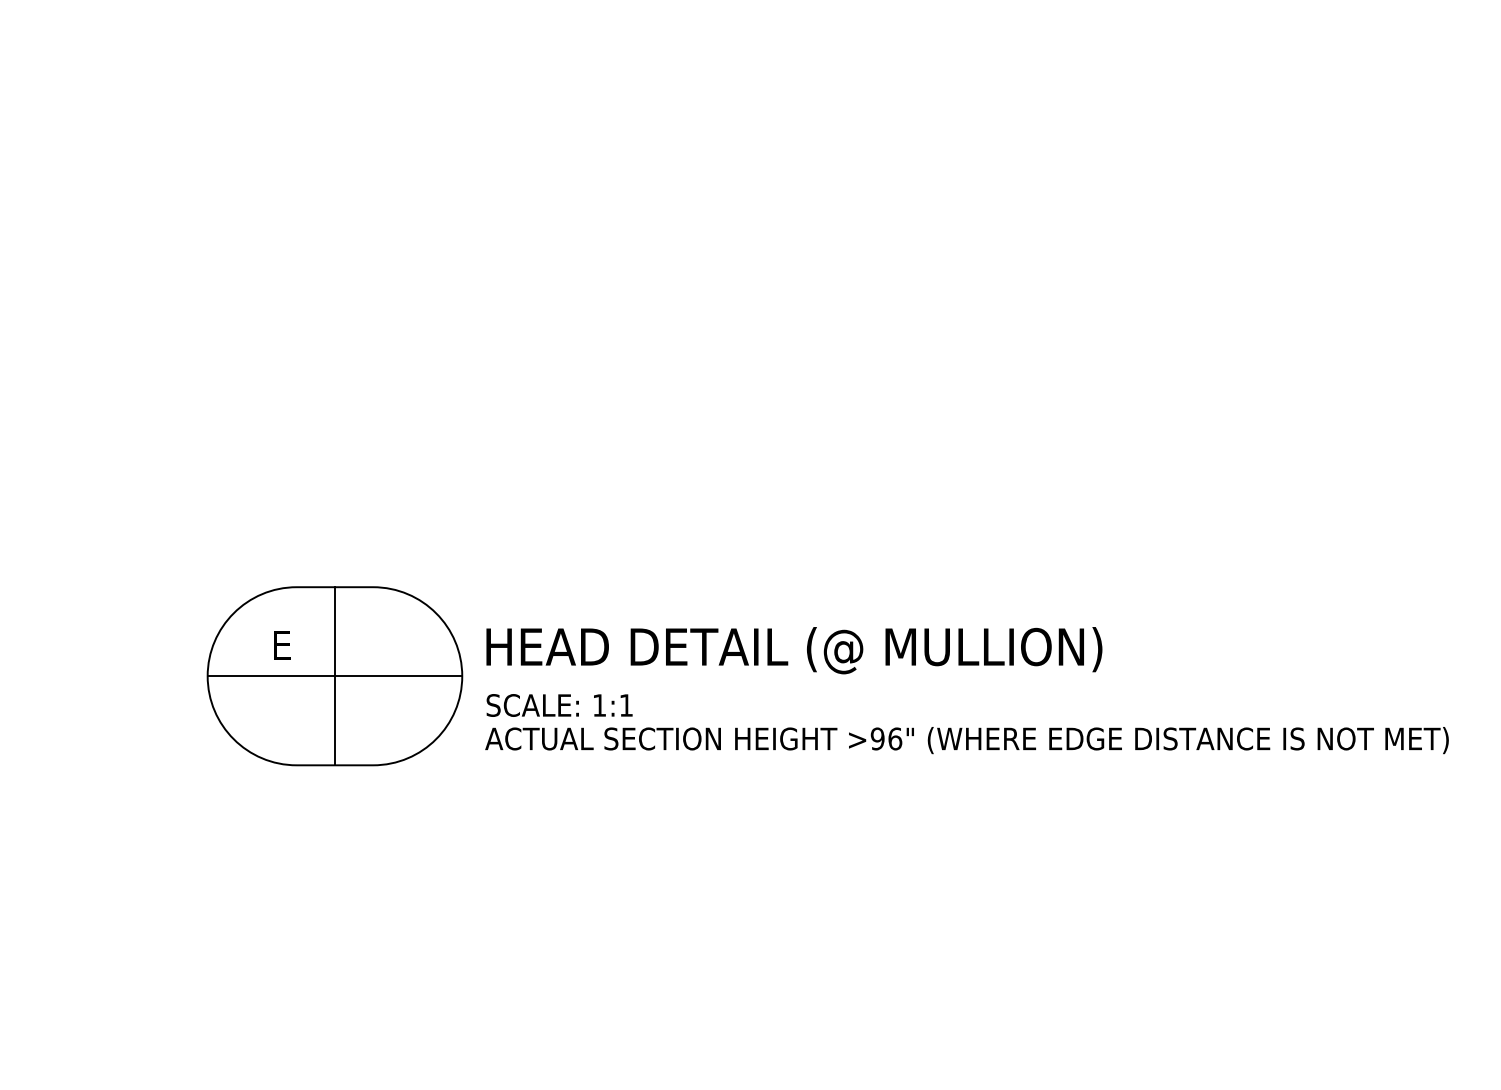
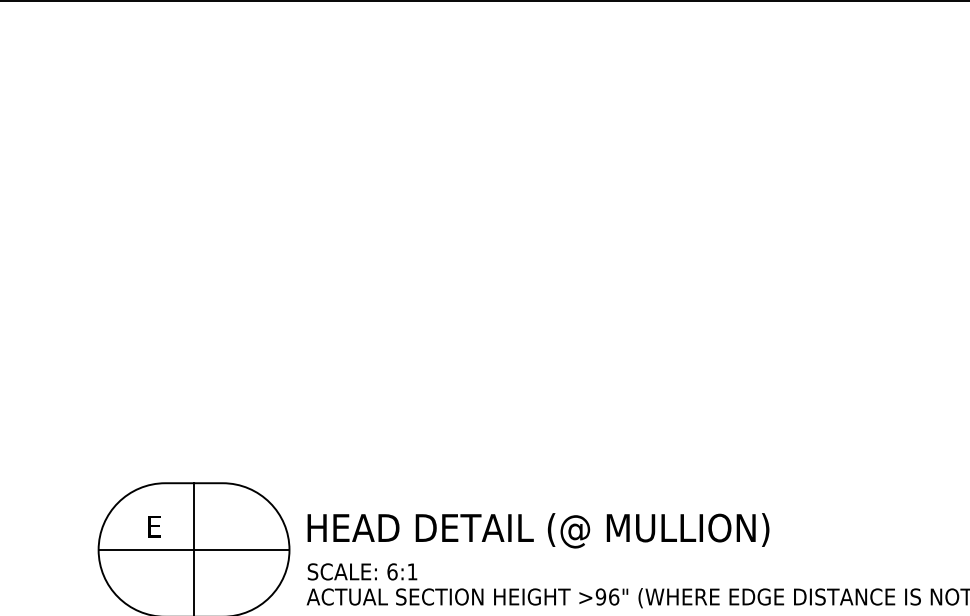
text: (599, 705) -> (392, 571), 1:1 -> 6:1

